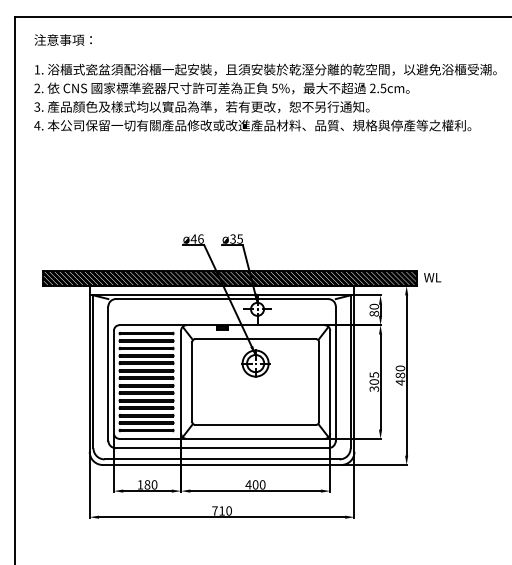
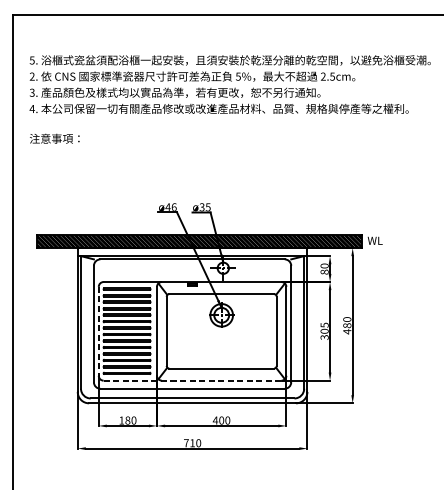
text: (62, 39) -> (54, 138), moved
text: (37, 69) -> (32, 60), 1. -> 5.
line: (113, 382) -> (98, 331), solid -> dashed
line: (222, 438) -> (192, 380), solid -> dashed

